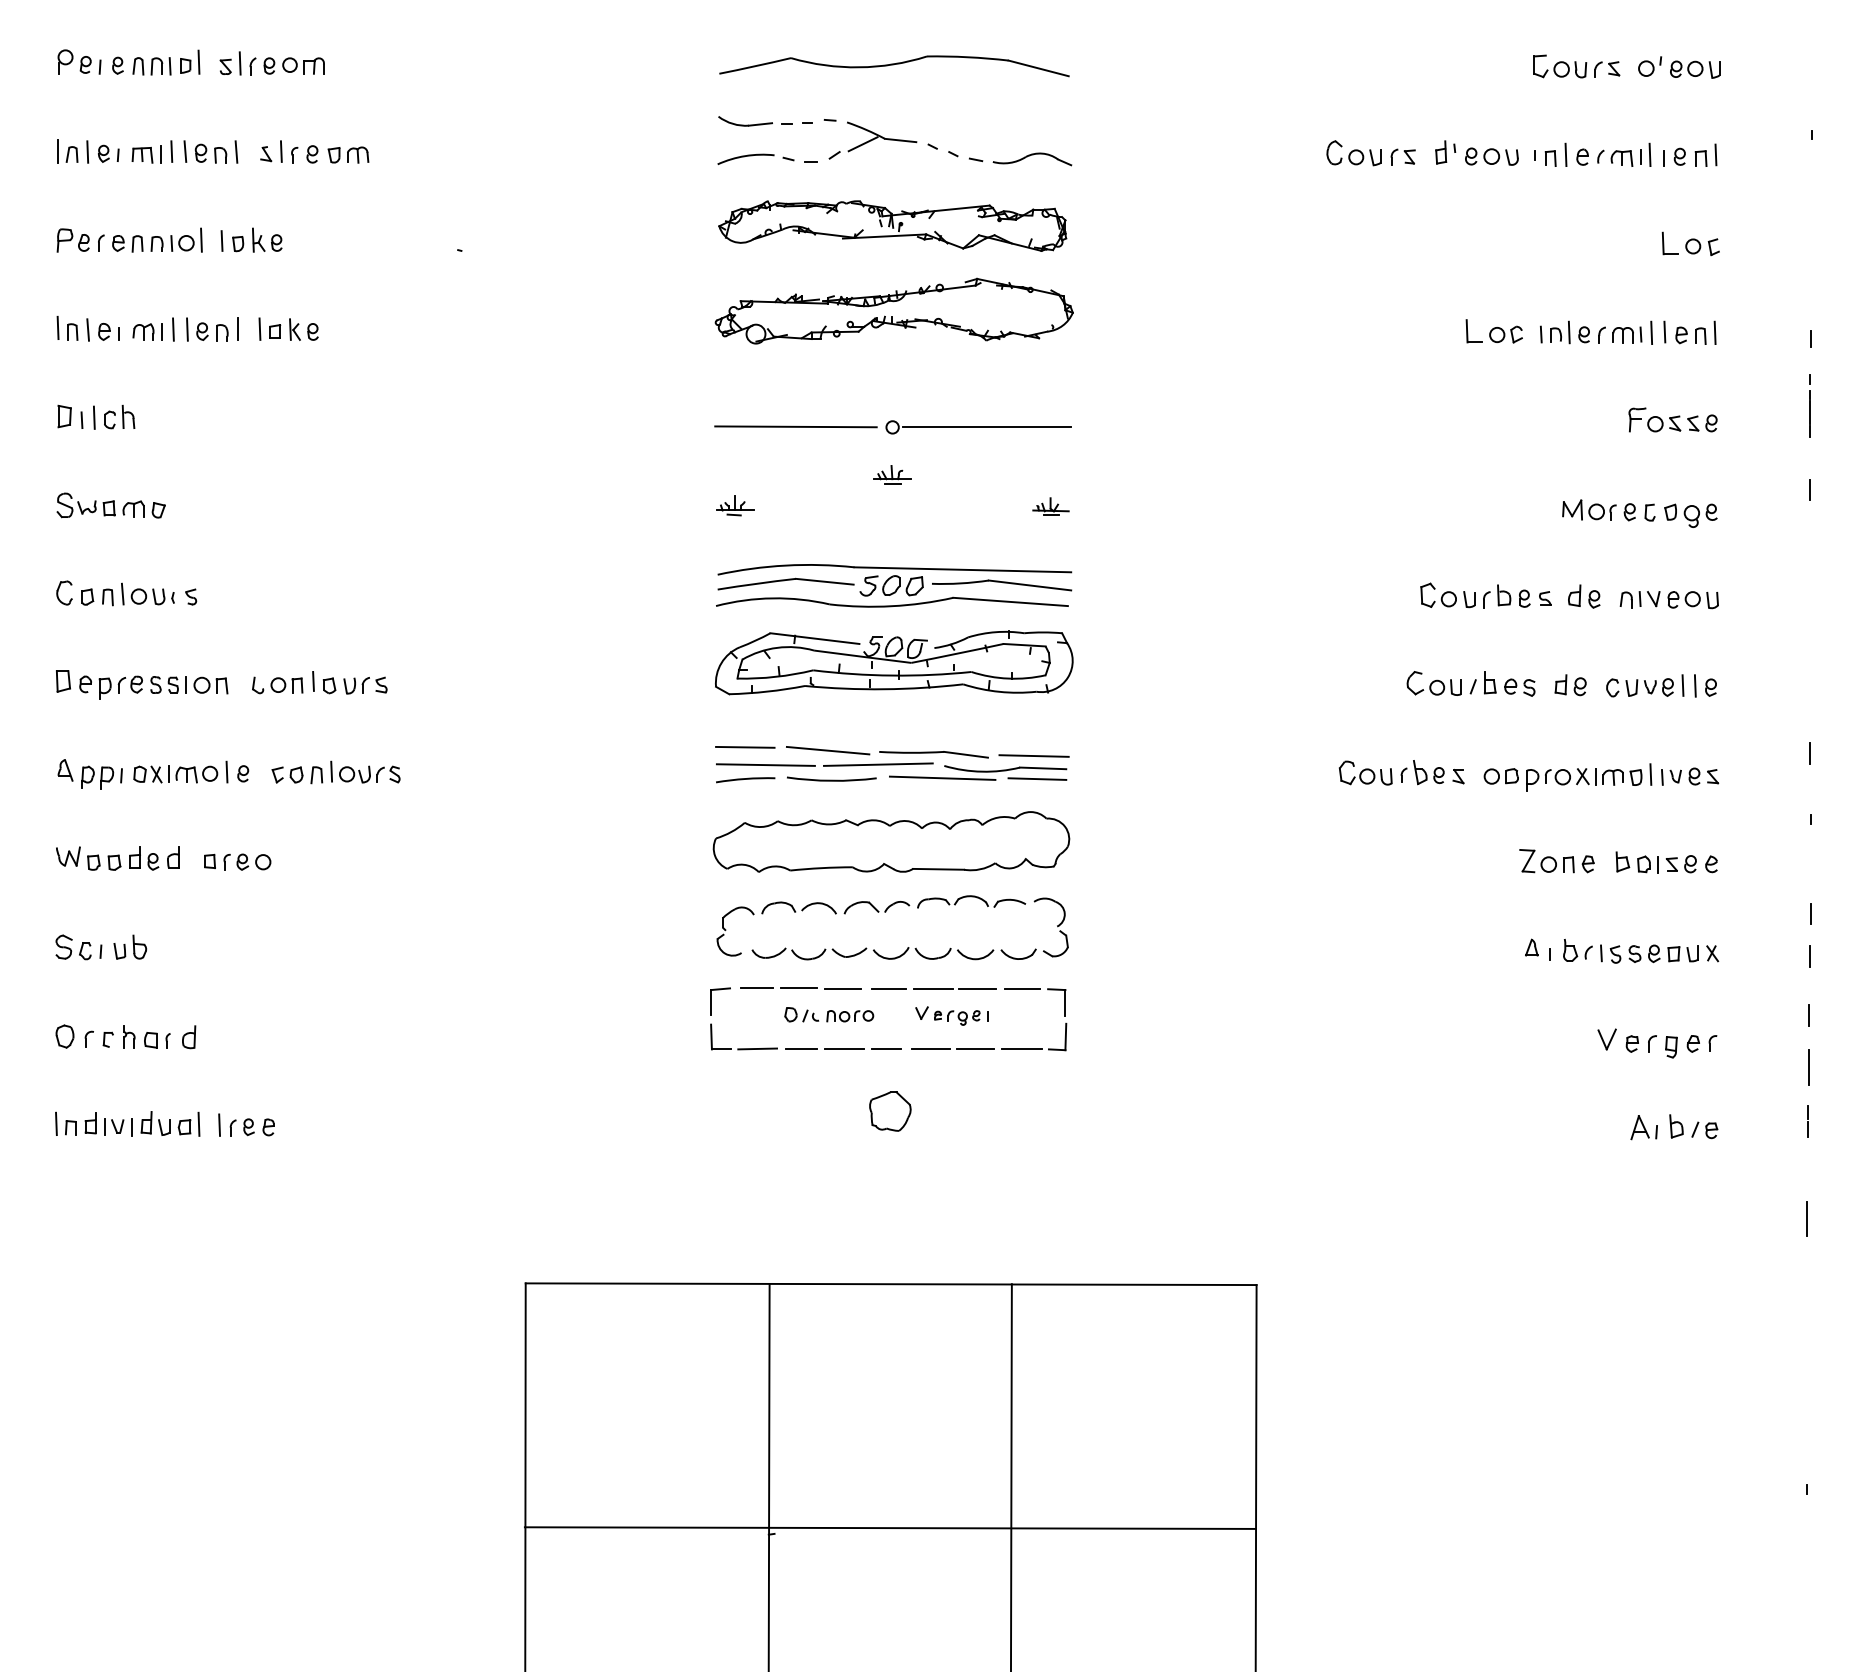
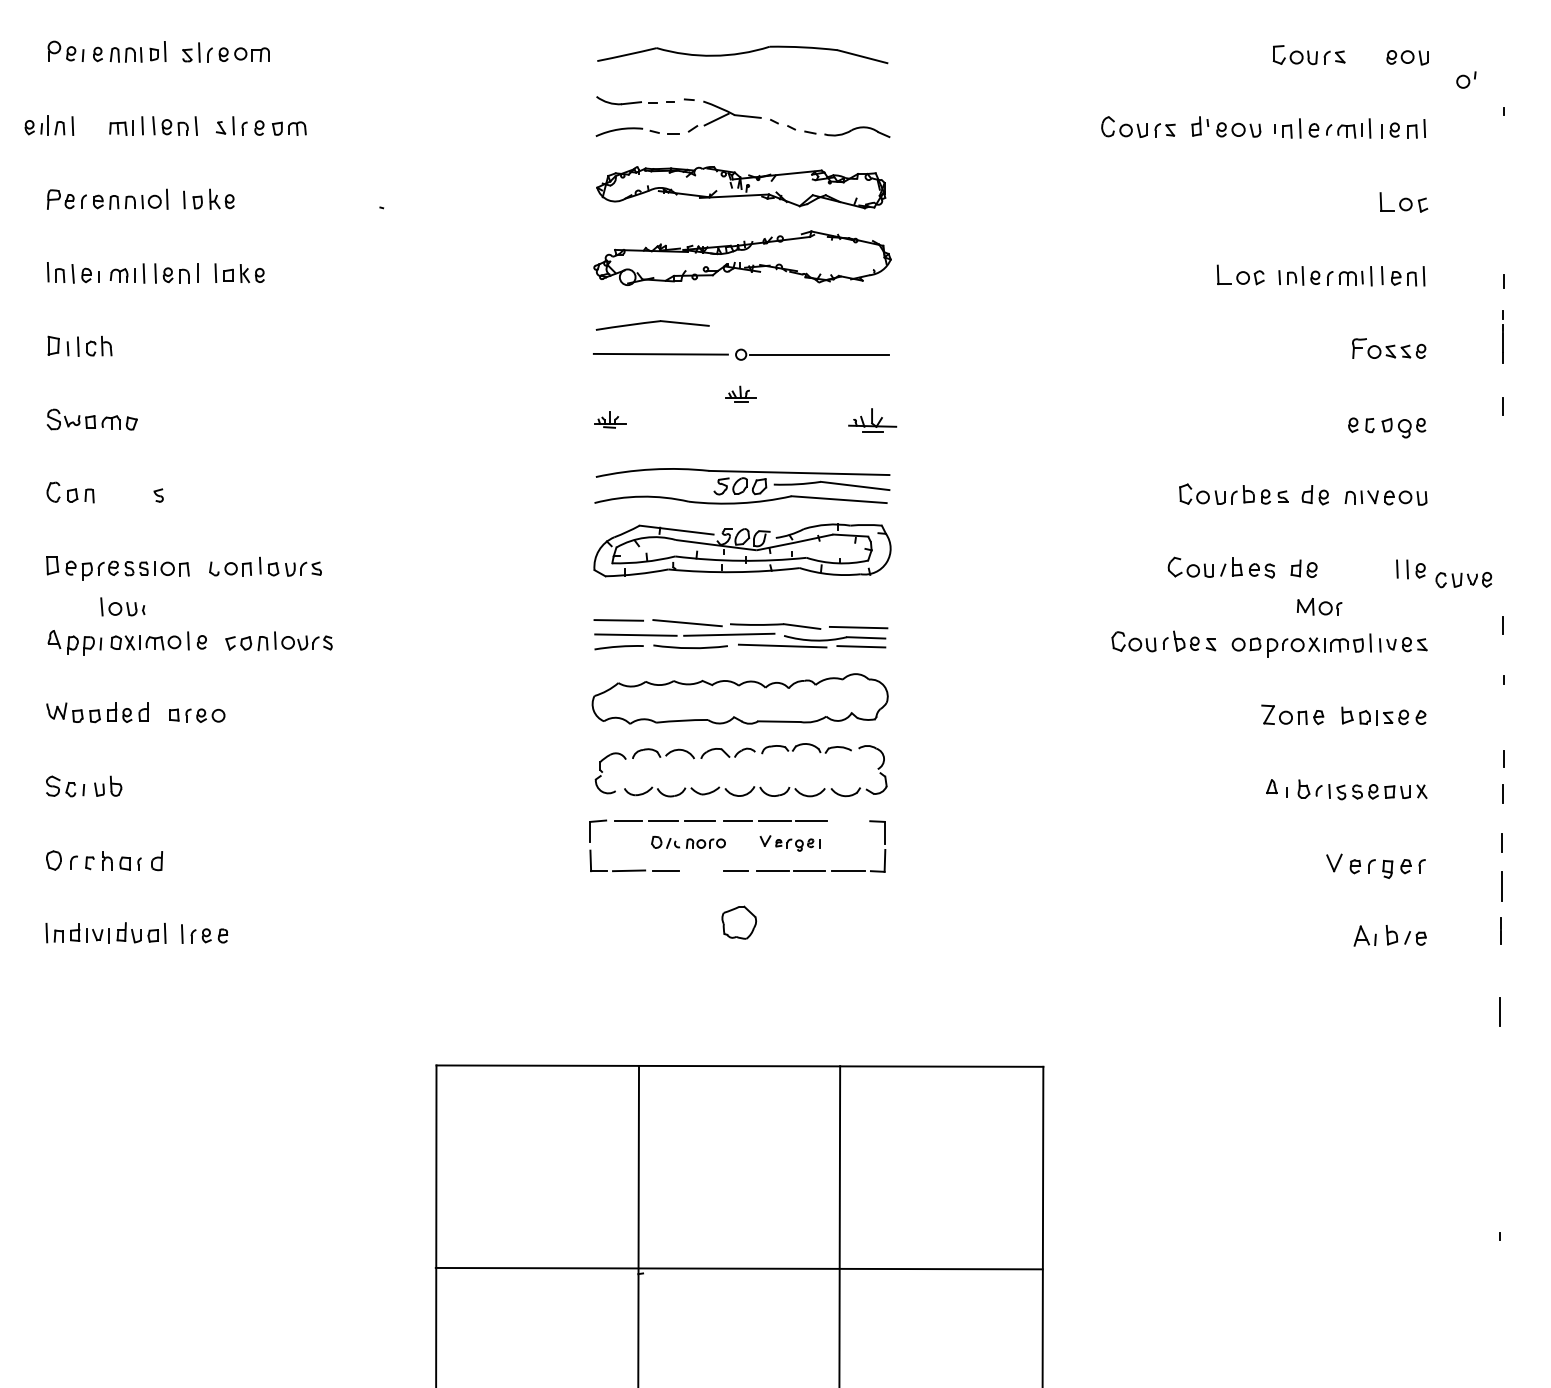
part: (1650, 66) -> (1466, 79), moved
part: (108, 153) -> (33, 127), moved
part: (1050, 506) -> (872, 420), size x1.6
part: (1589, 509) -> (1319, 606), moved
part: (785, 583) -> (652, 324), moved
part: (147, 593) -> (122, 606), moved
part: (1639, 687) -> (1463, 579), moved
line: (1022, 989) -> (848, 821), removed
line: (843, 1049) -> (700, 871), removed

